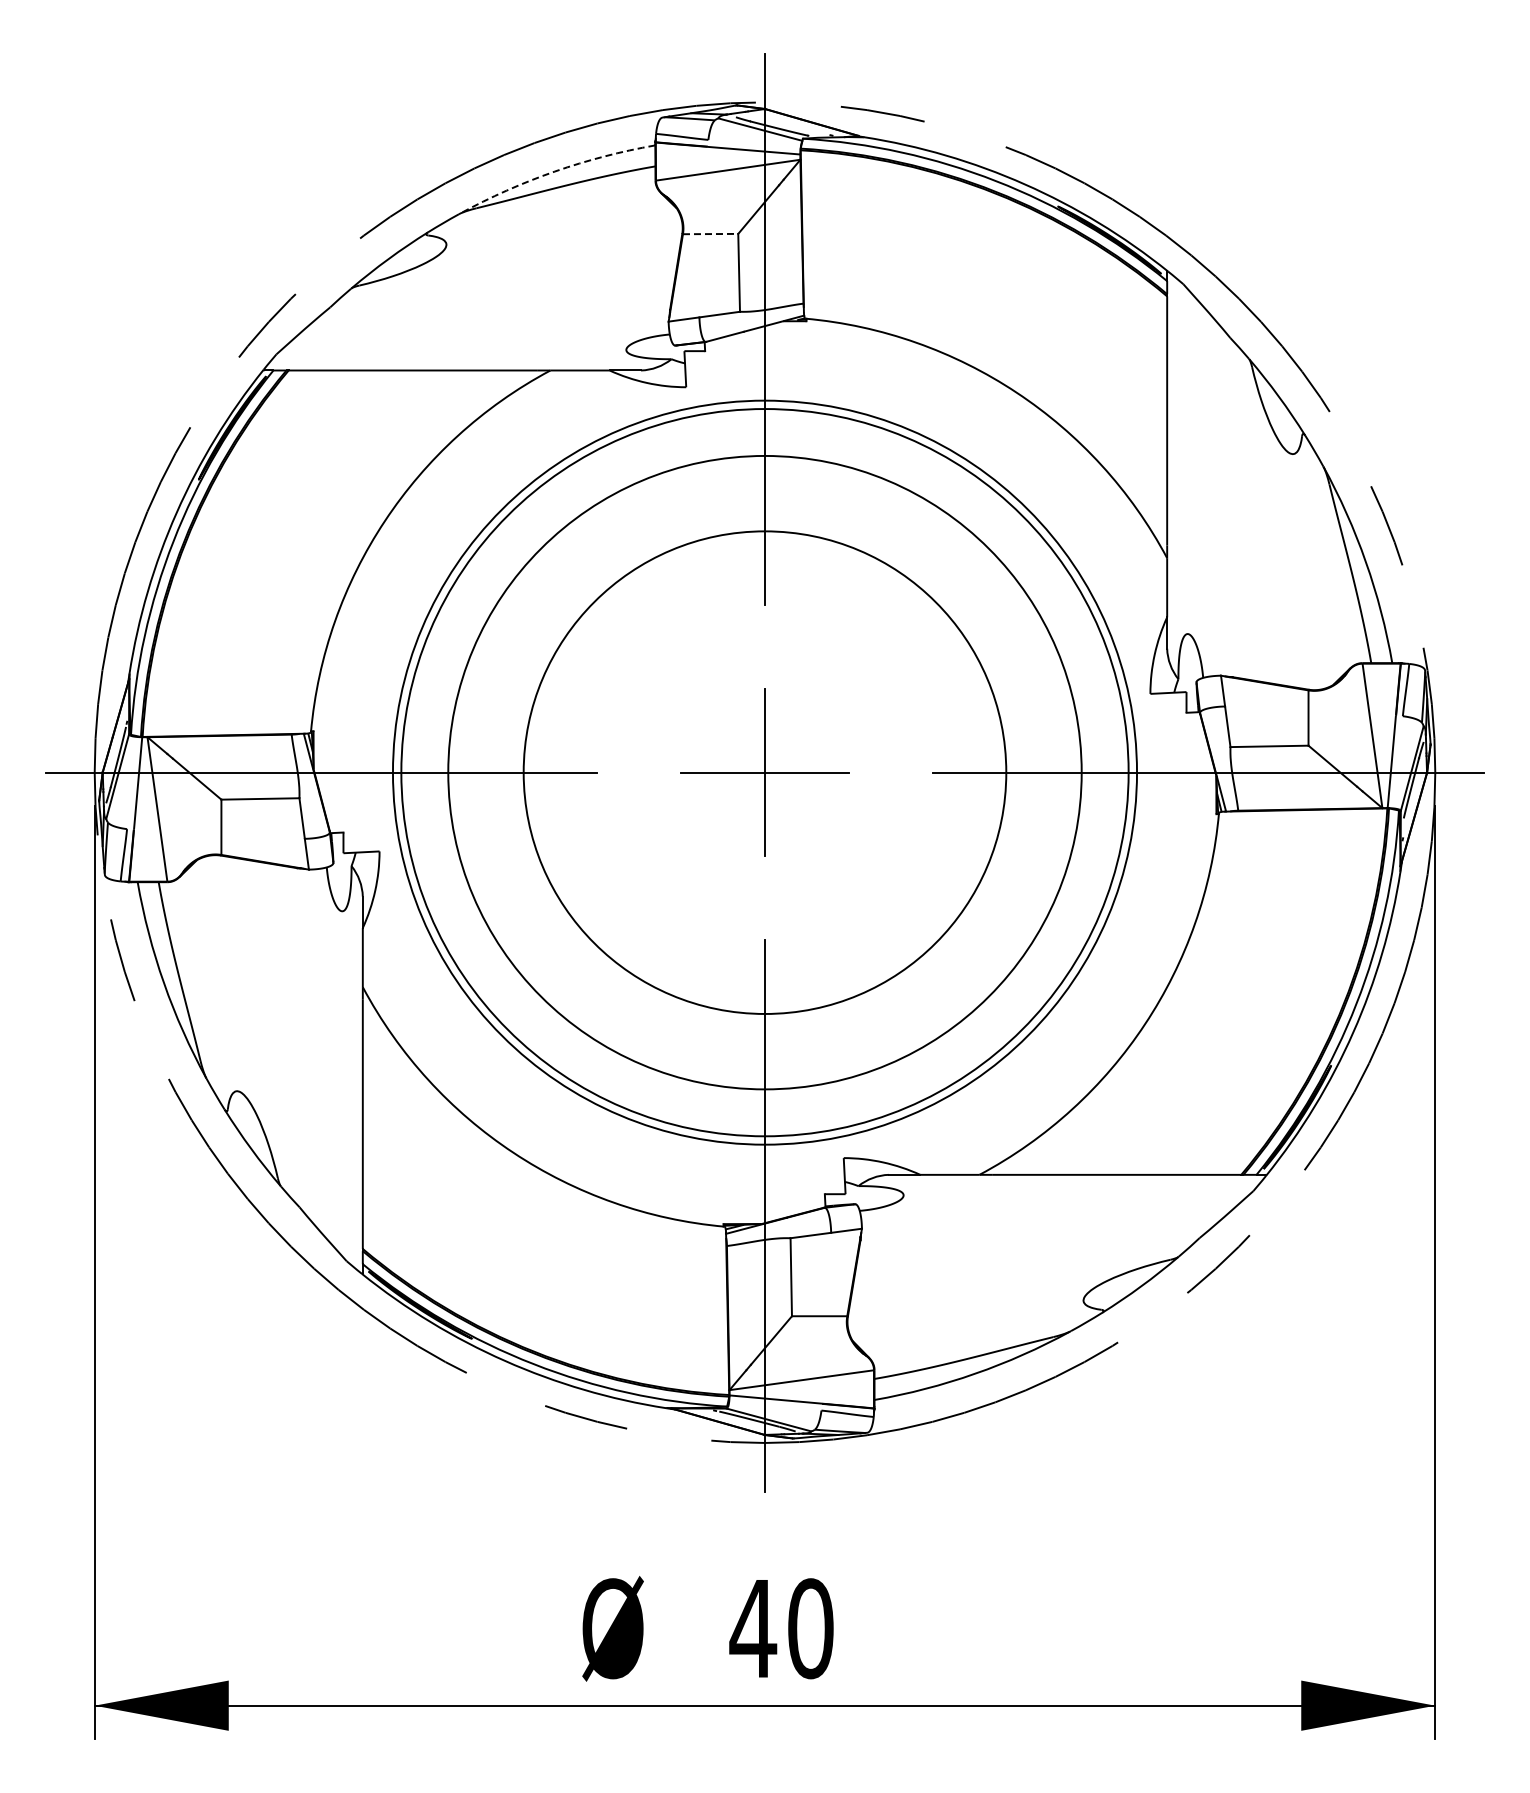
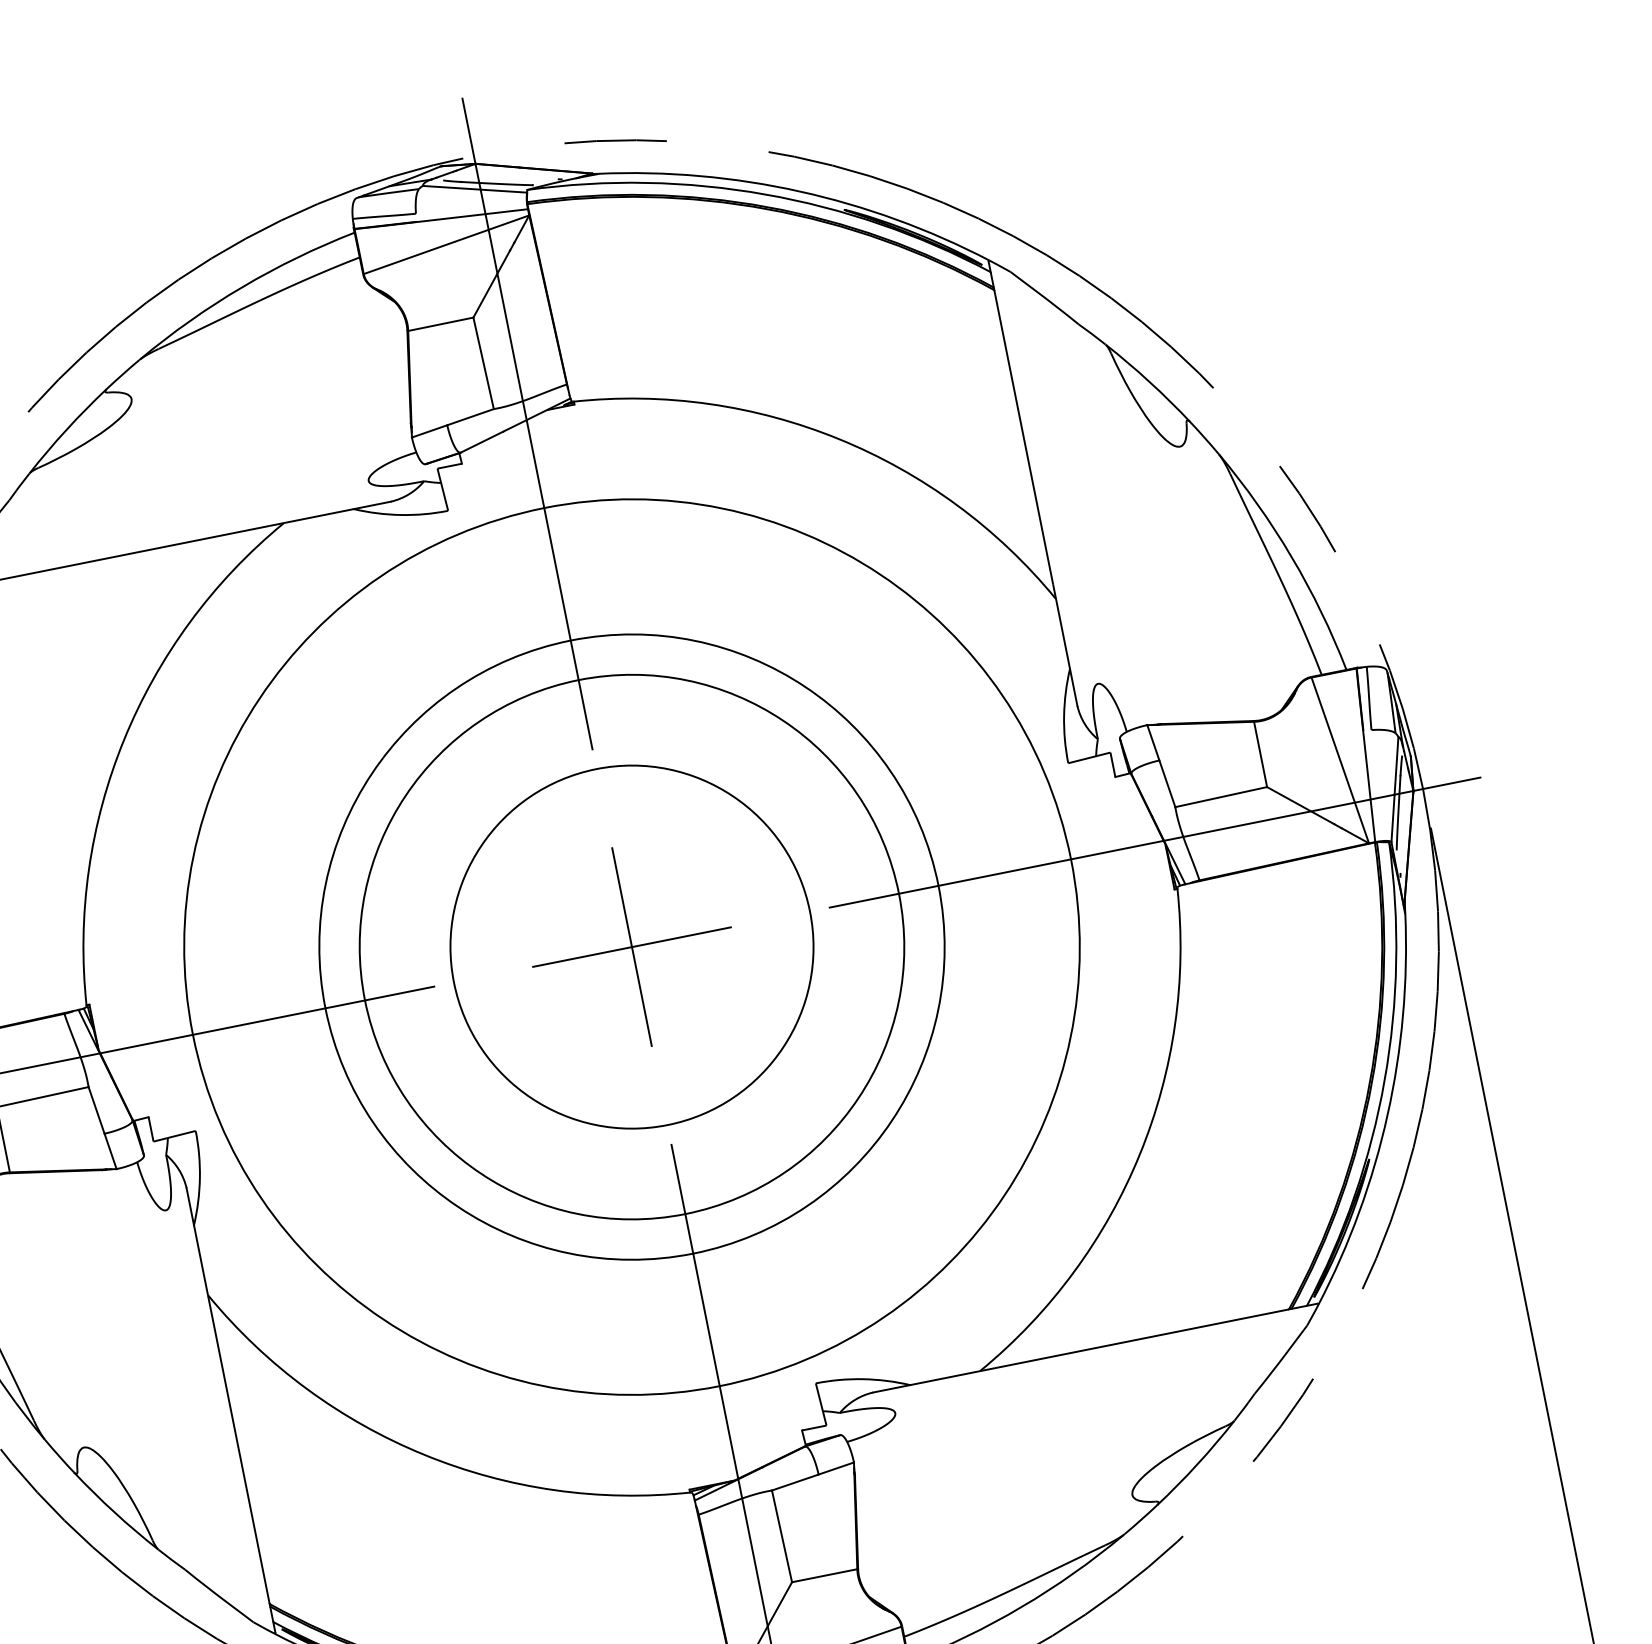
arc: (554, 171) -> (241, 287), dashed -> solid
line: (710, 234) -> (440, 324), dashed -> solid
circle: (764, 772) -> (631, 947), size x0.62
circle: (764, 772) -> (631, 947), size x0.71
circle: (764, 772) -> (631, 947), size x0.71

